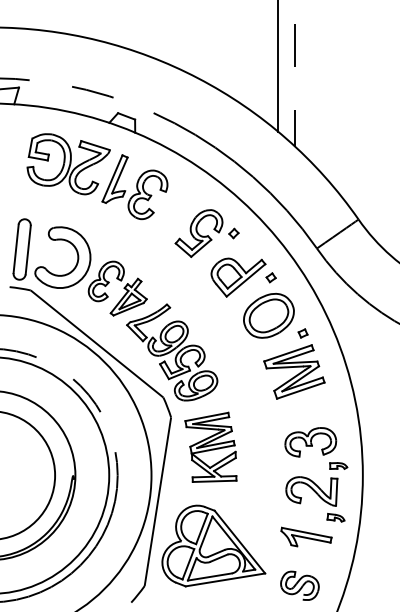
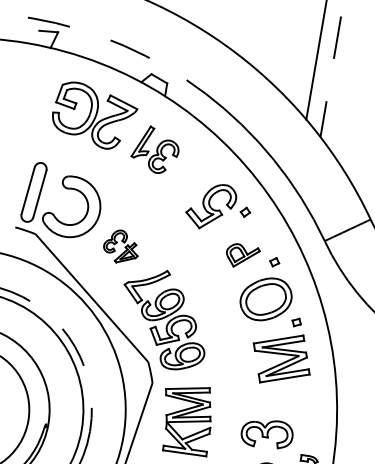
part: (134, 187) -> (155, 150), size x0.7
part: (238, 277) -> (242, 256), size x0.6
part: (117, 288) -> (121, 246), size x0.6
part: (310, 442) -> (266, 434), moved

